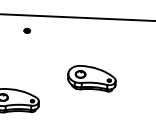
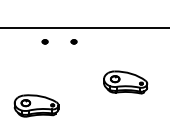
part: (58, 31) -> (73, 41), added
part: (91, 78) -> (125, 82), moved

